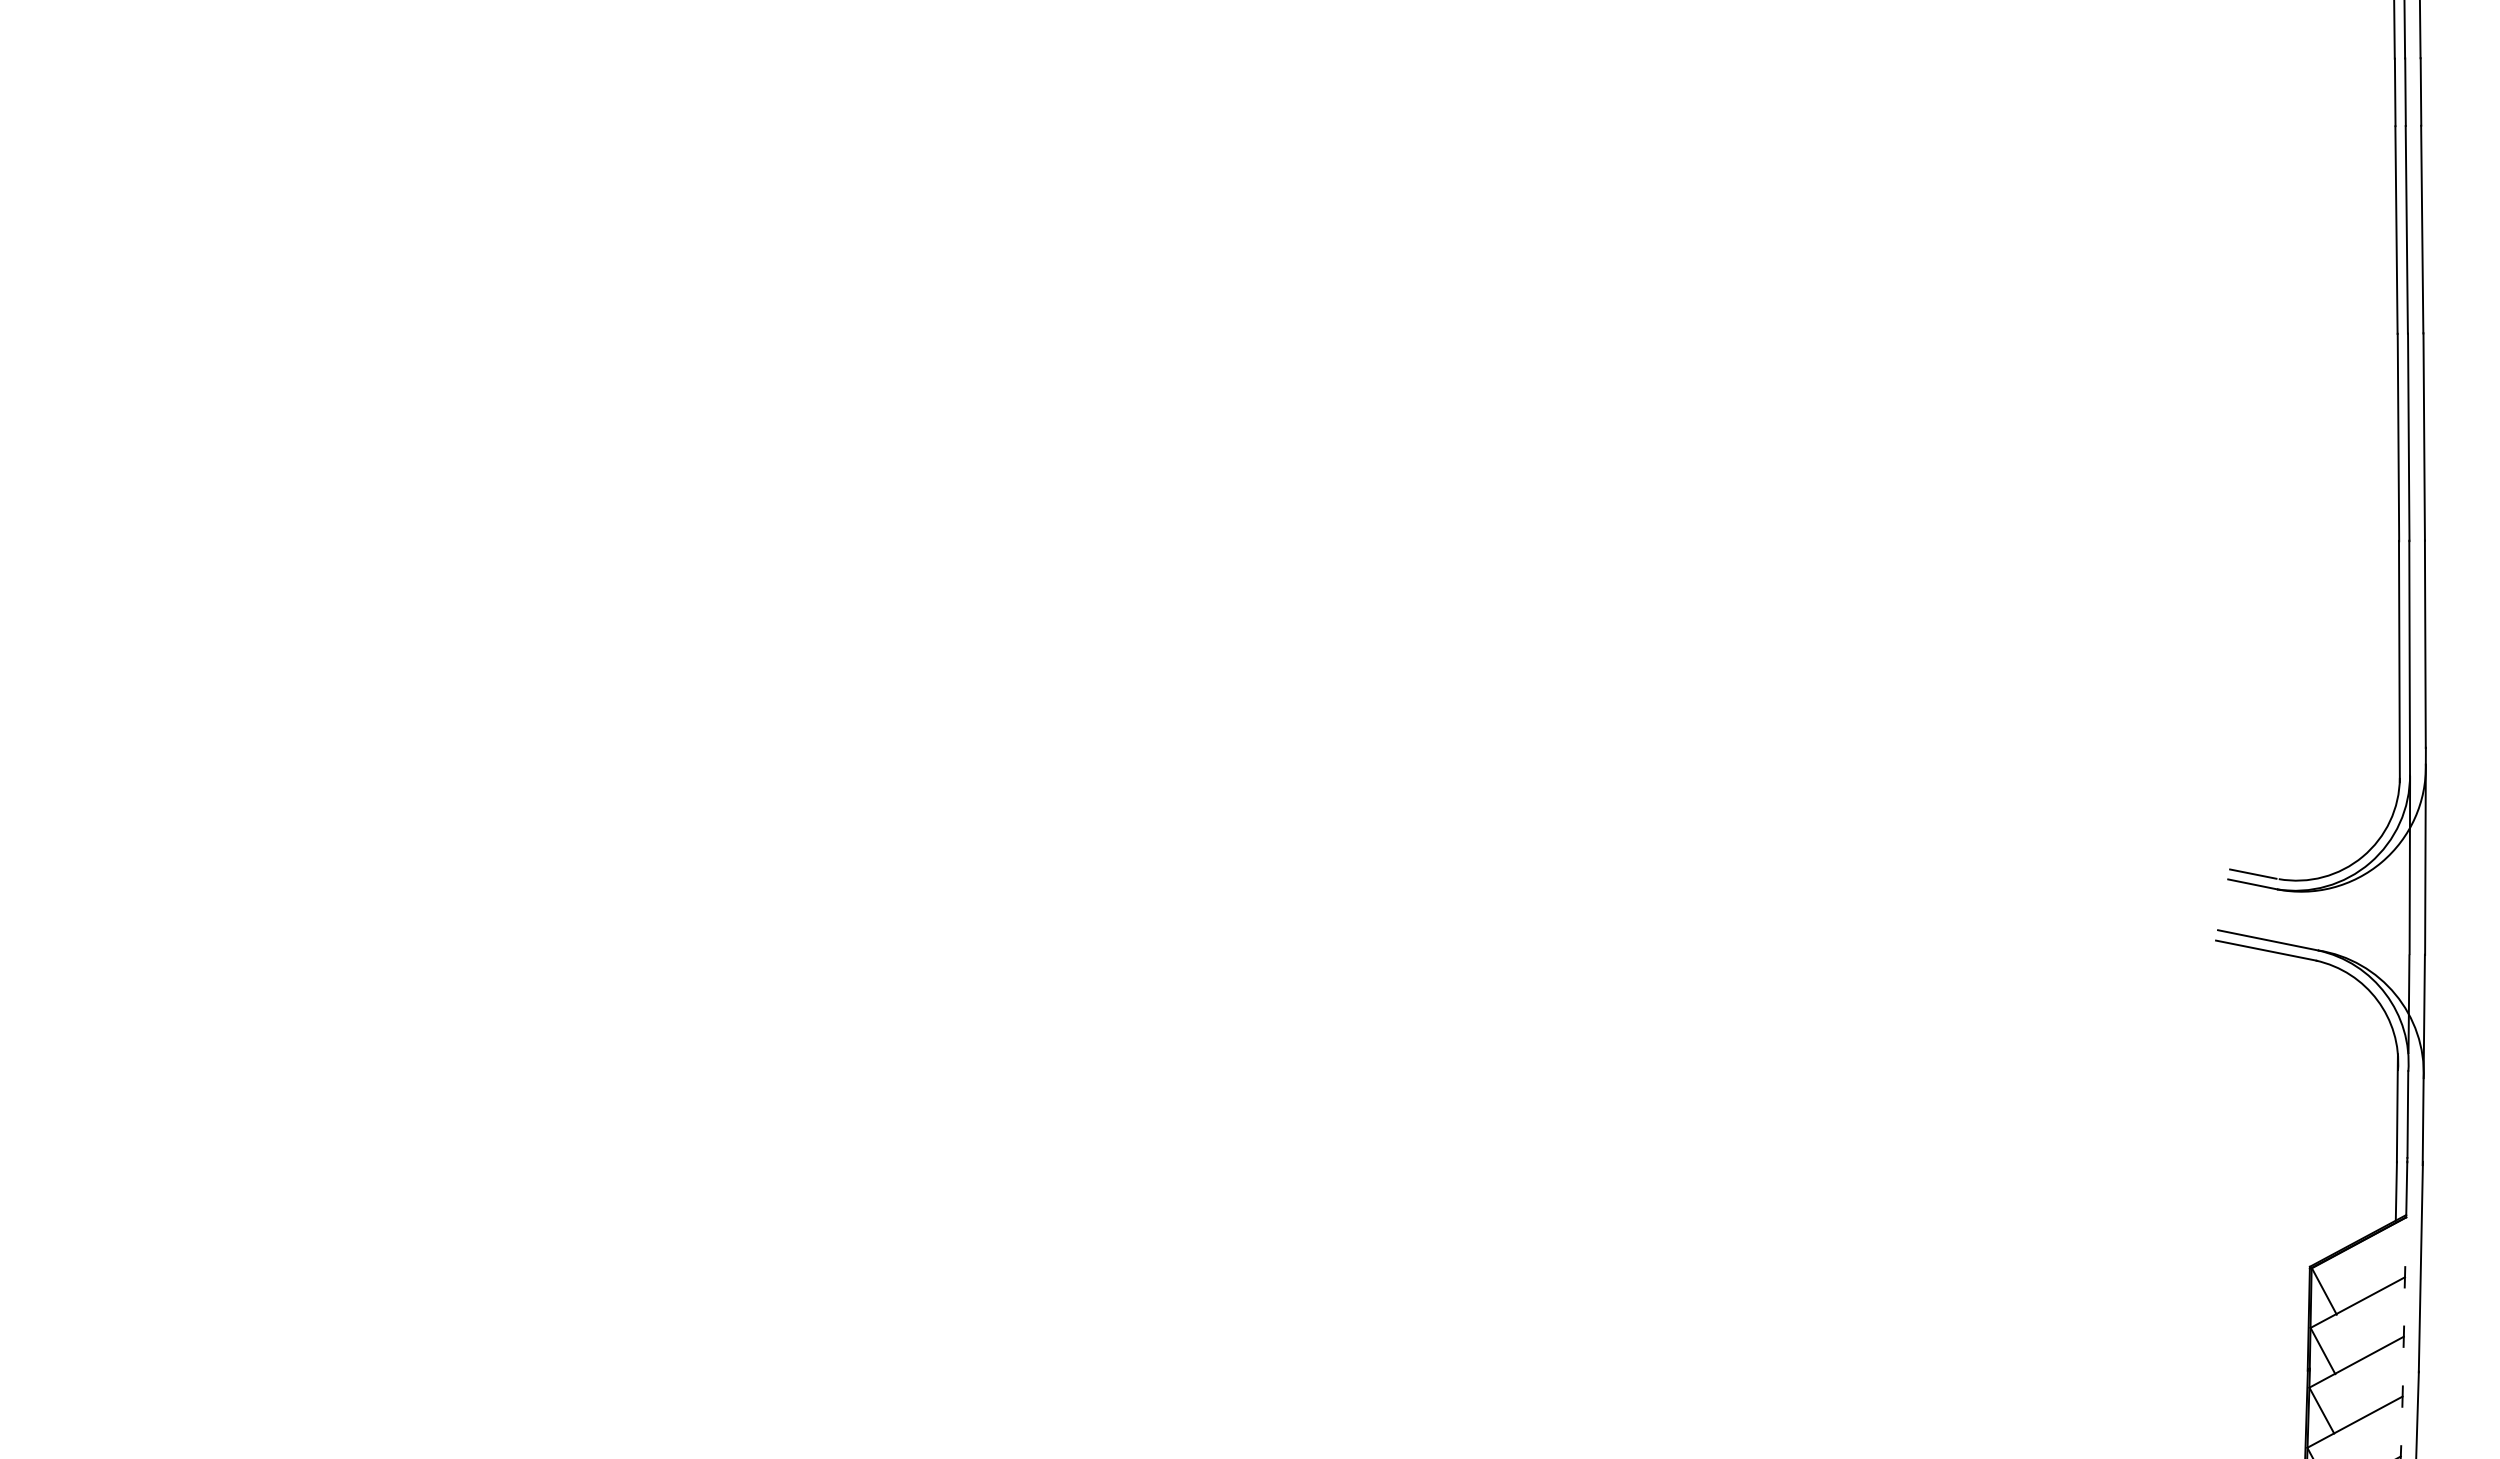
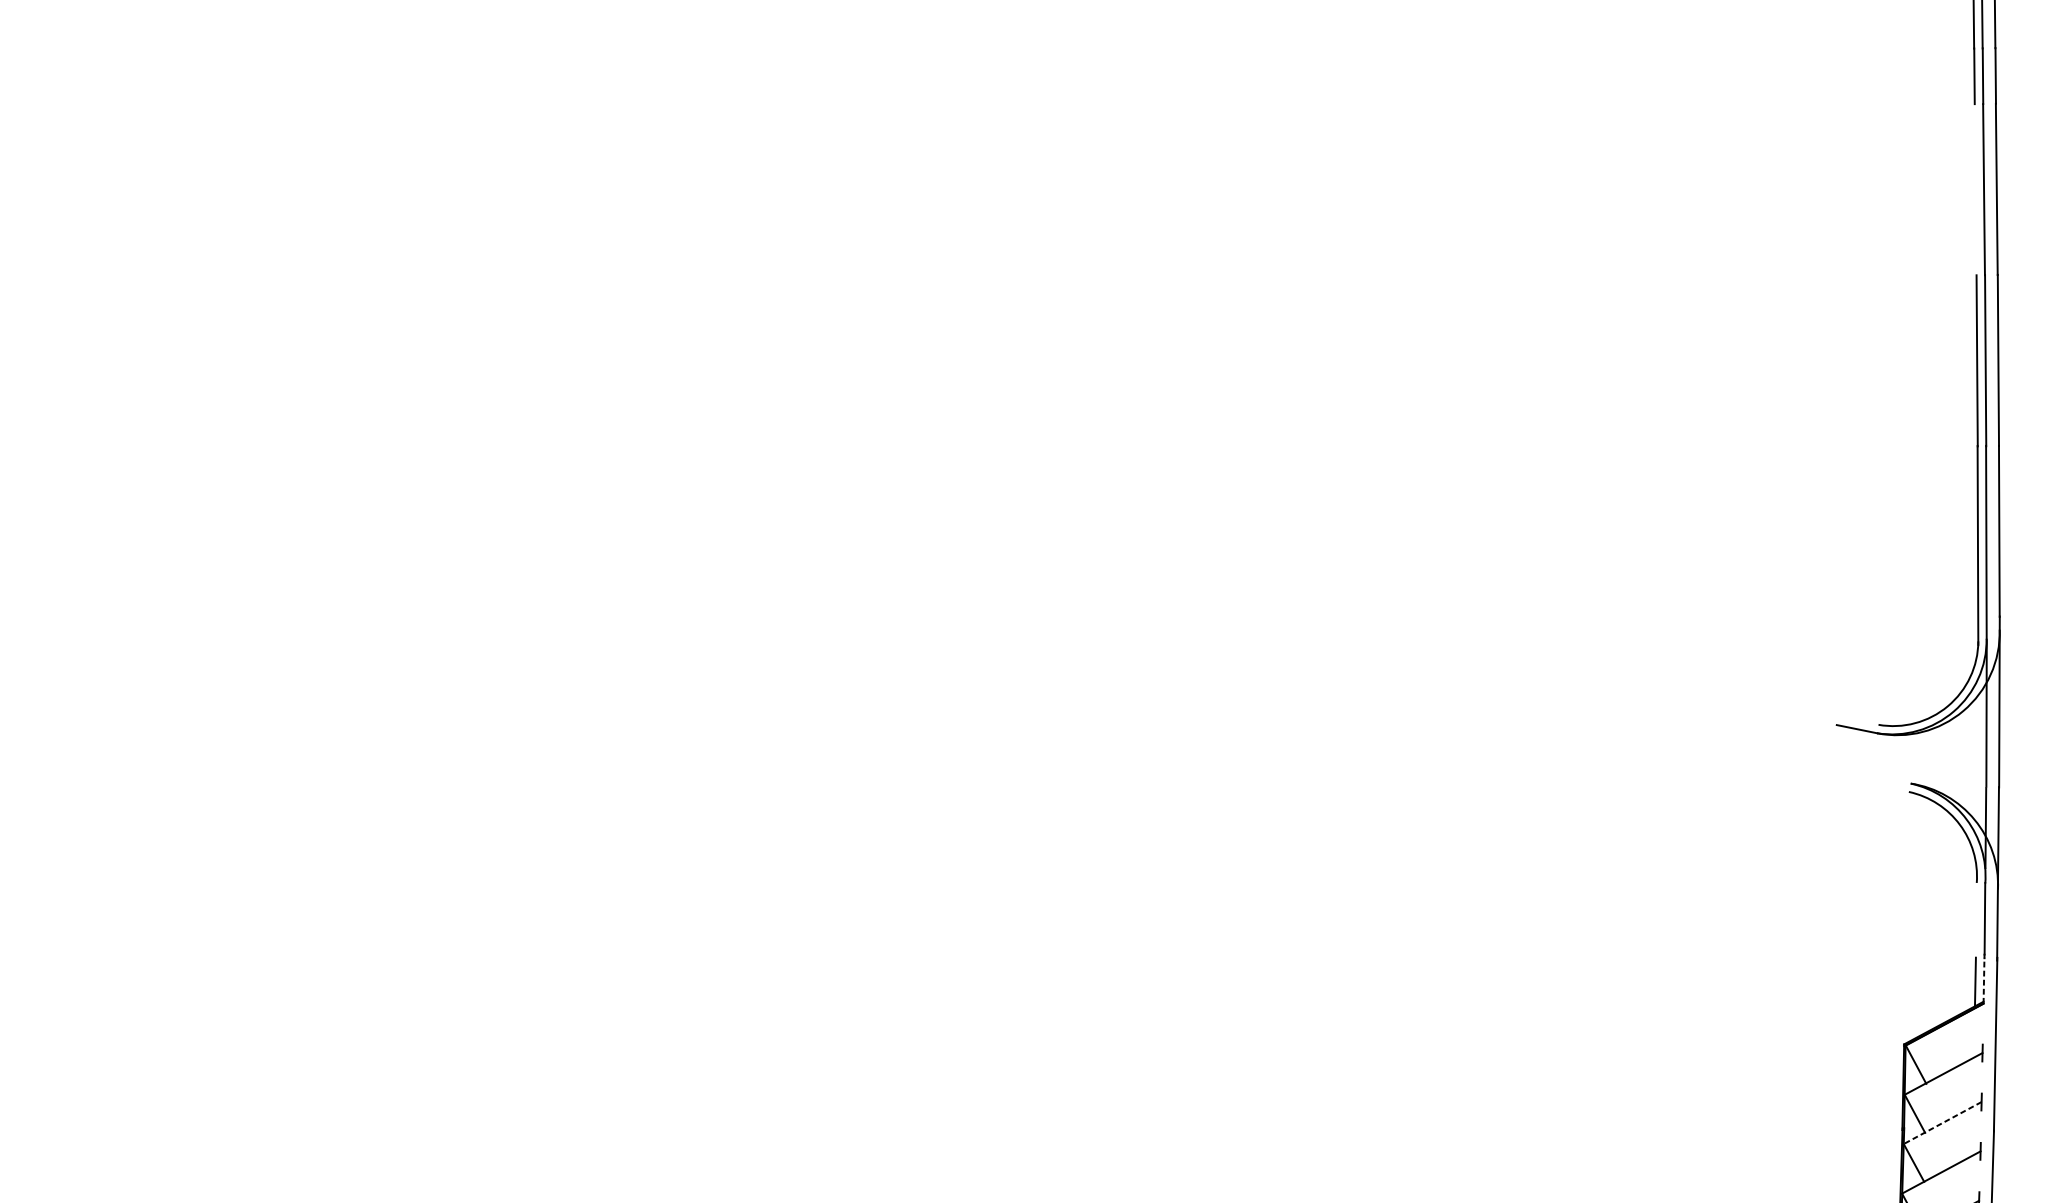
line: (2396, 229) -> (1975, 189), removed
line: (2253, 873) -> (1857, 720), removed
line: (2267, 940) -> (1869, 775), removed
line: (2266, 950) -> (1868, 783), removed
line: (2396, 1108) -> (1975, 913), removed
line: (2406, 1189) -> (1983, 980), solid -> dashed
line: (2356, 1362) -> (1942, 1123), solid -> dashed

